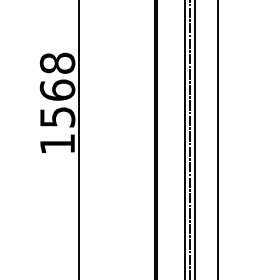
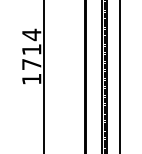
text: (57, 88) -> (31, 48), 1568 -> 1714

